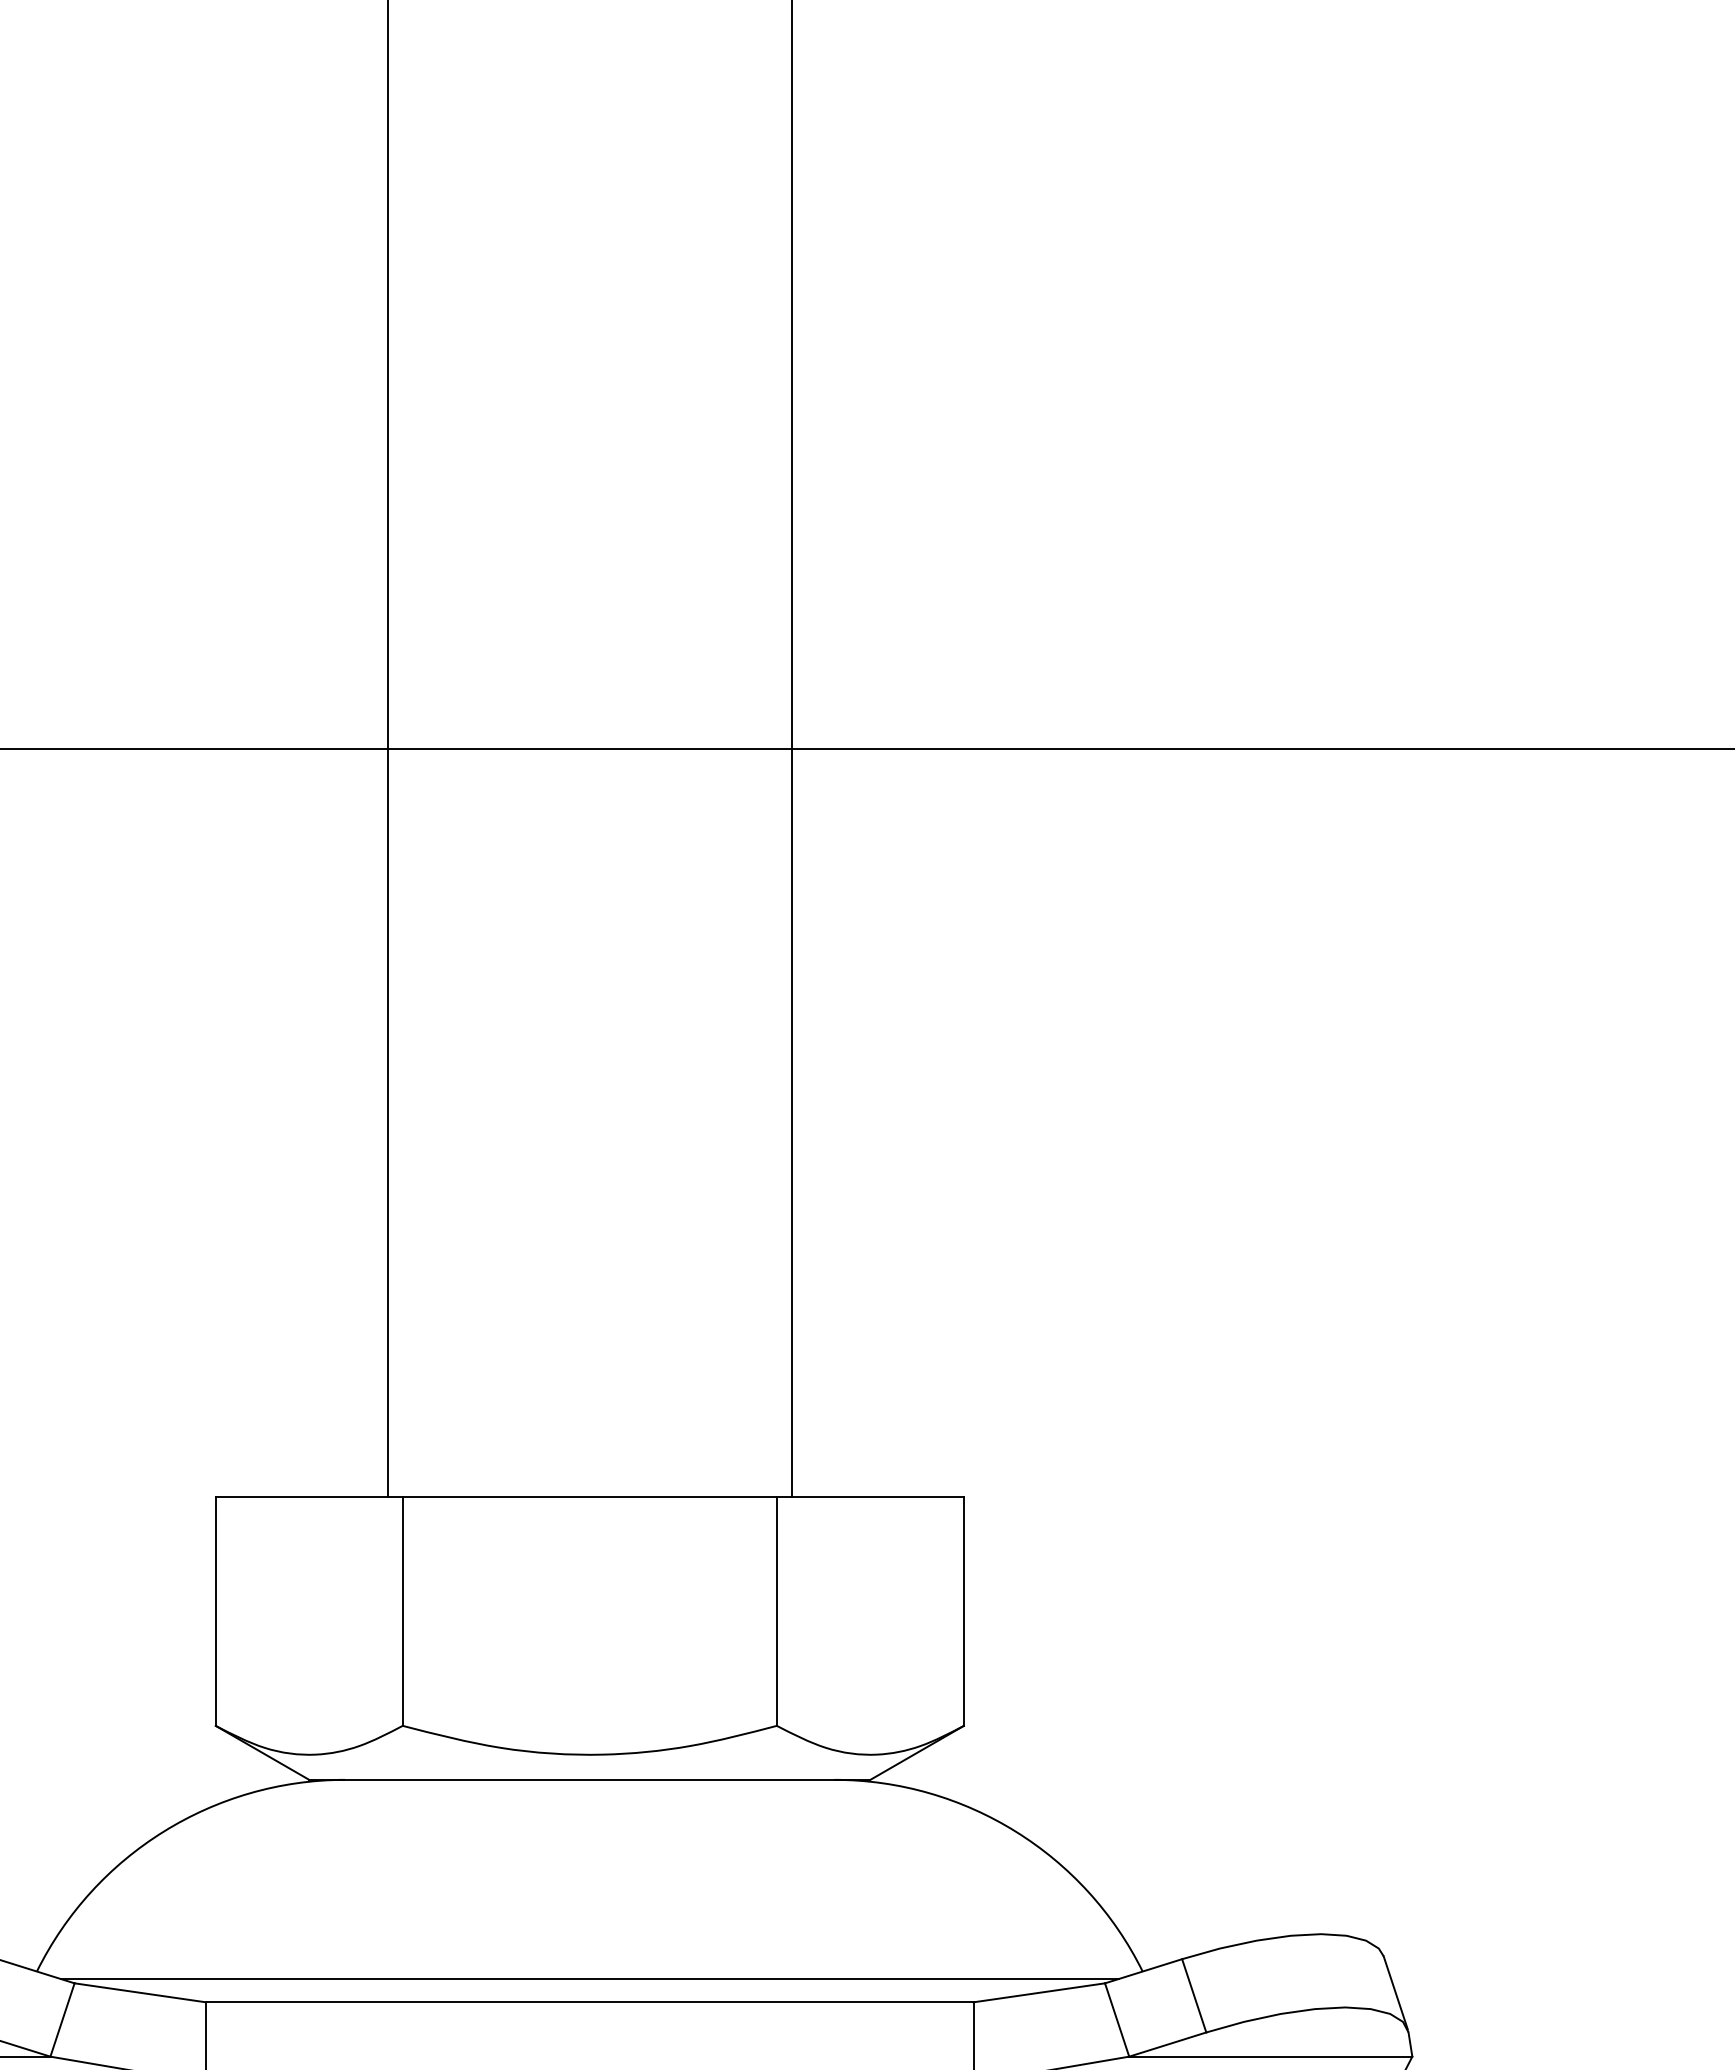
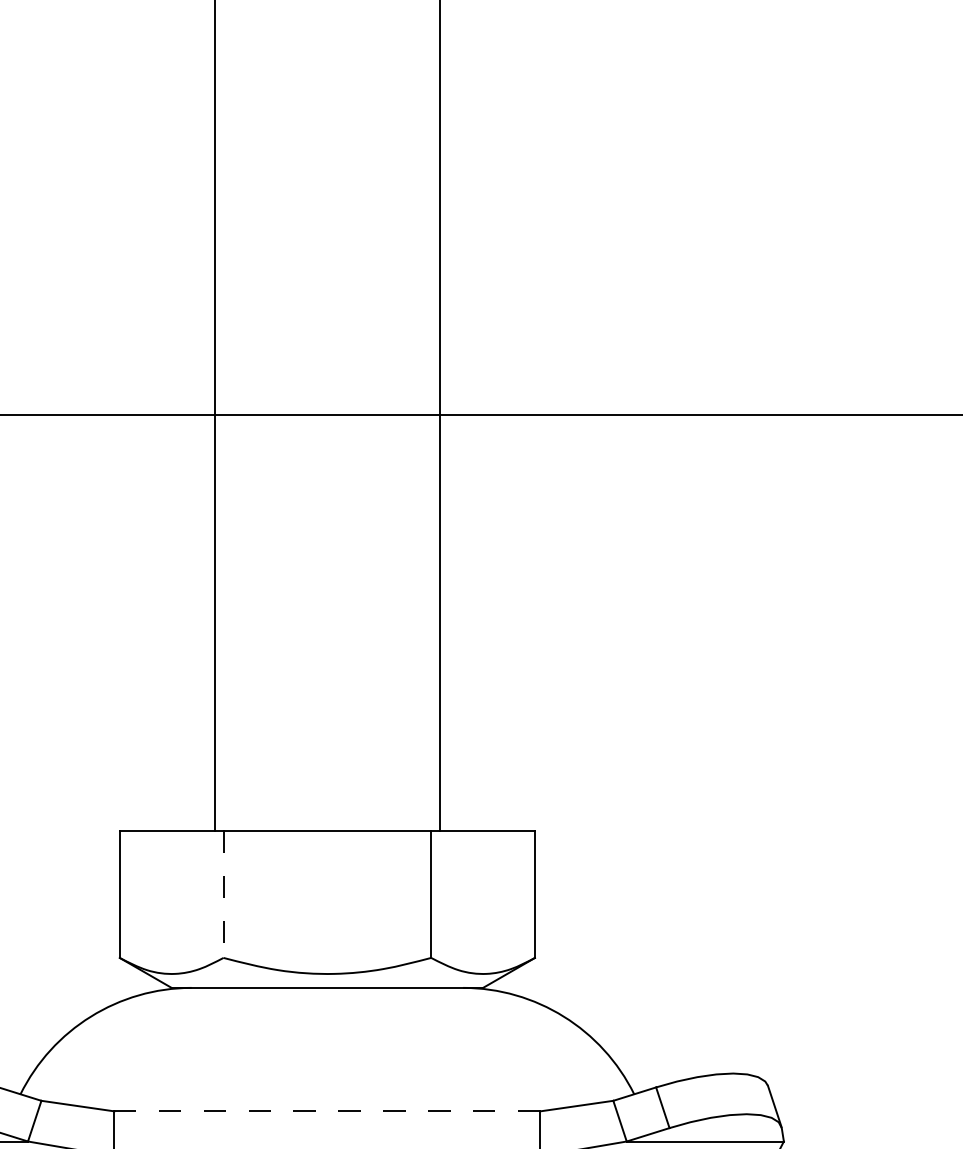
line: (402, 1611) -> (223, 894), solid -> dashed
line: (590, 1979) -> (327, 1098), removed
line: (590, 2002) -> (327, 1111), solid -> dashed

